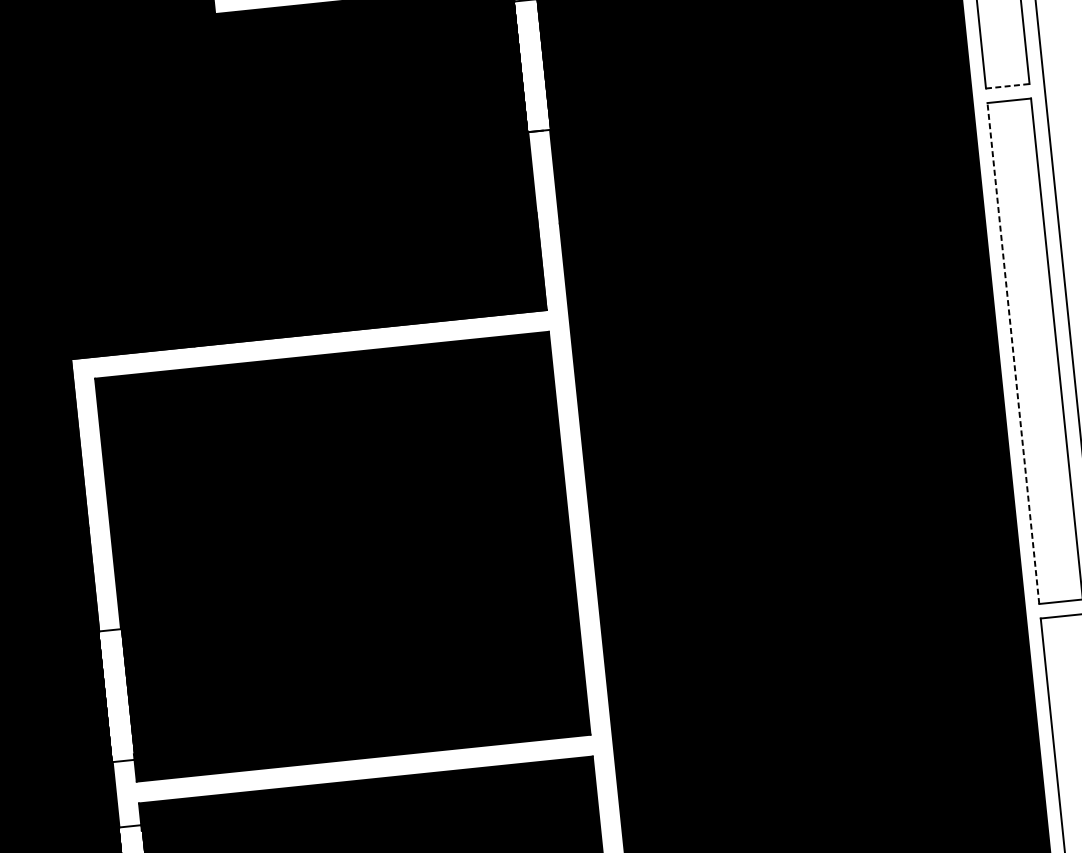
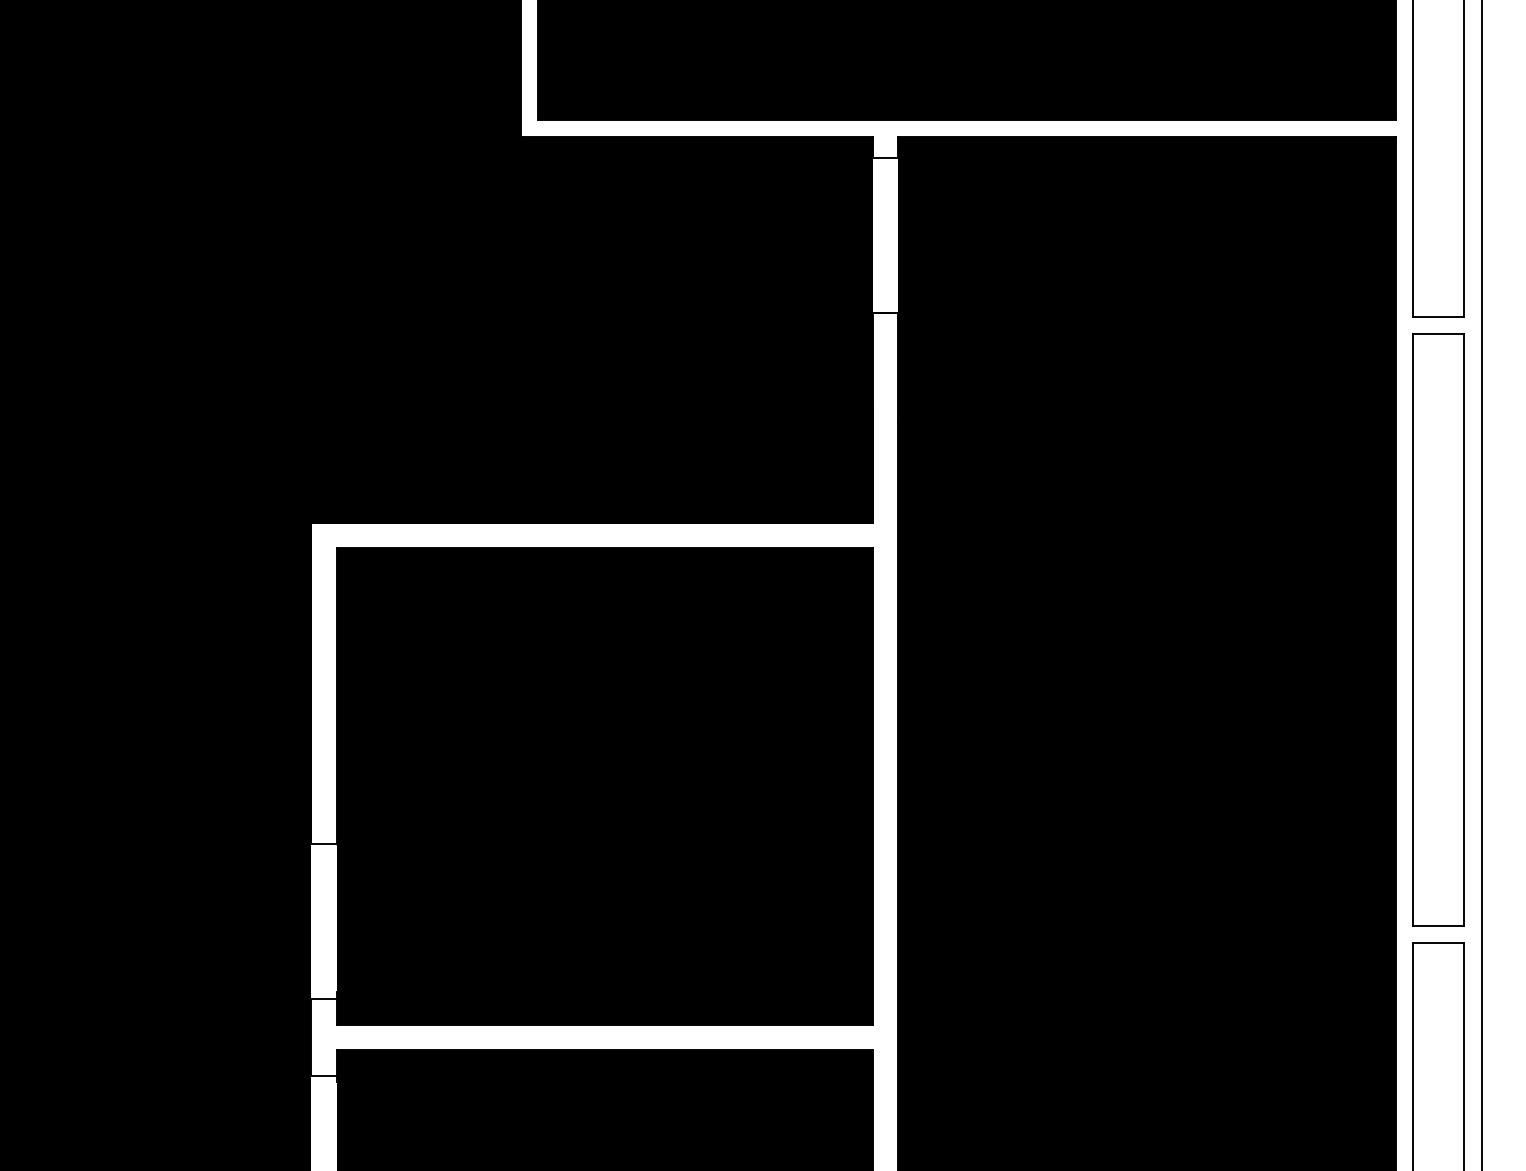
line: (1007, 85) -> (1438, 316), dashed -> solid
line: (1012, 353) -> (1412, 629), dashed -> solid

